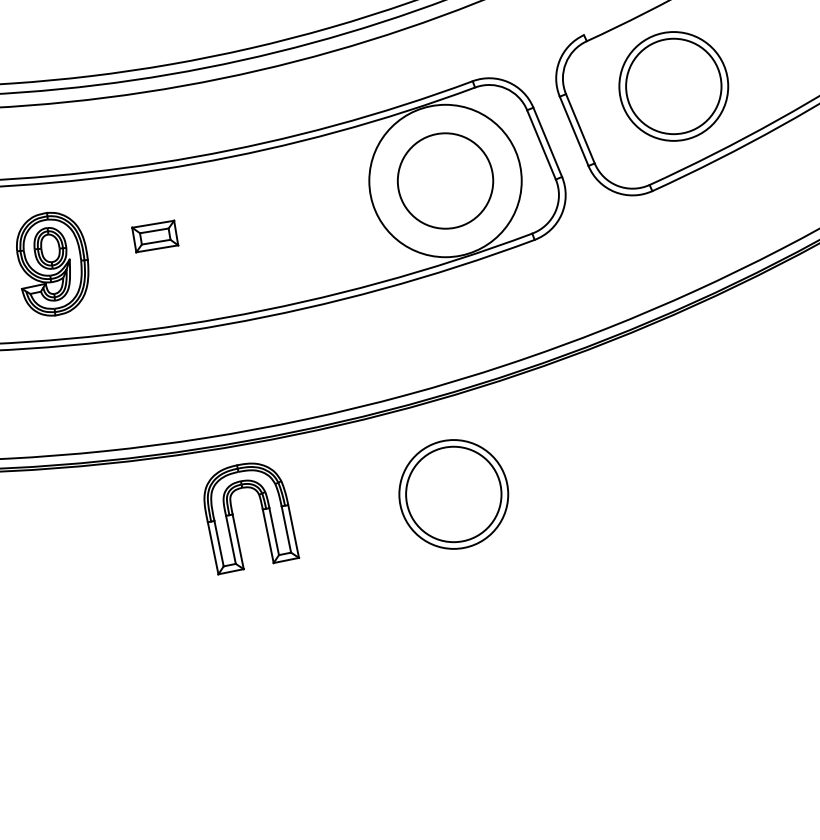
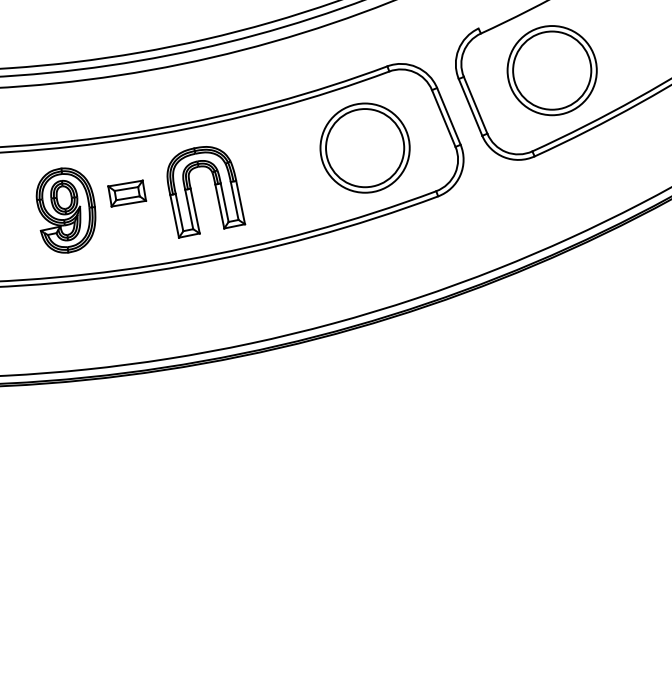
circle: (445, 180) -> (365, 147), size x0.71
part: (52, 263) -> (65, 209), moved
part: (453, 494) -> (371, 405), removed
part: (262, 514) -> (215, 188), moved

